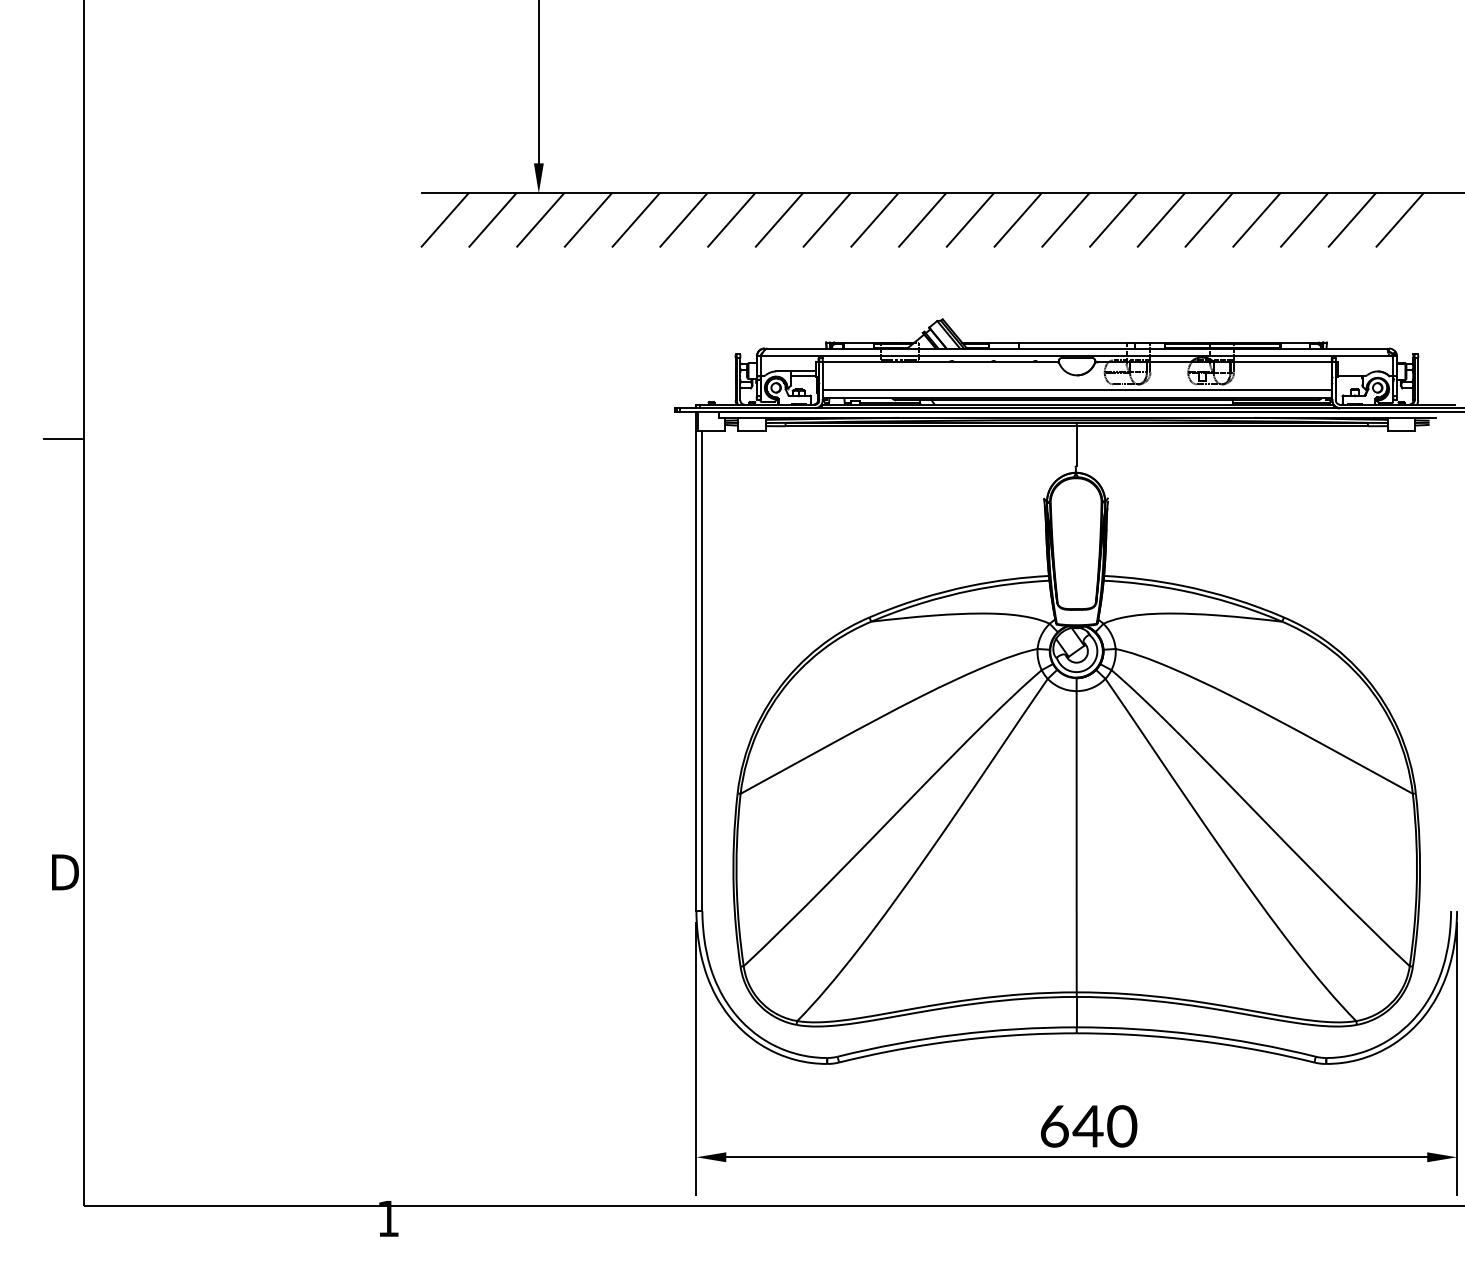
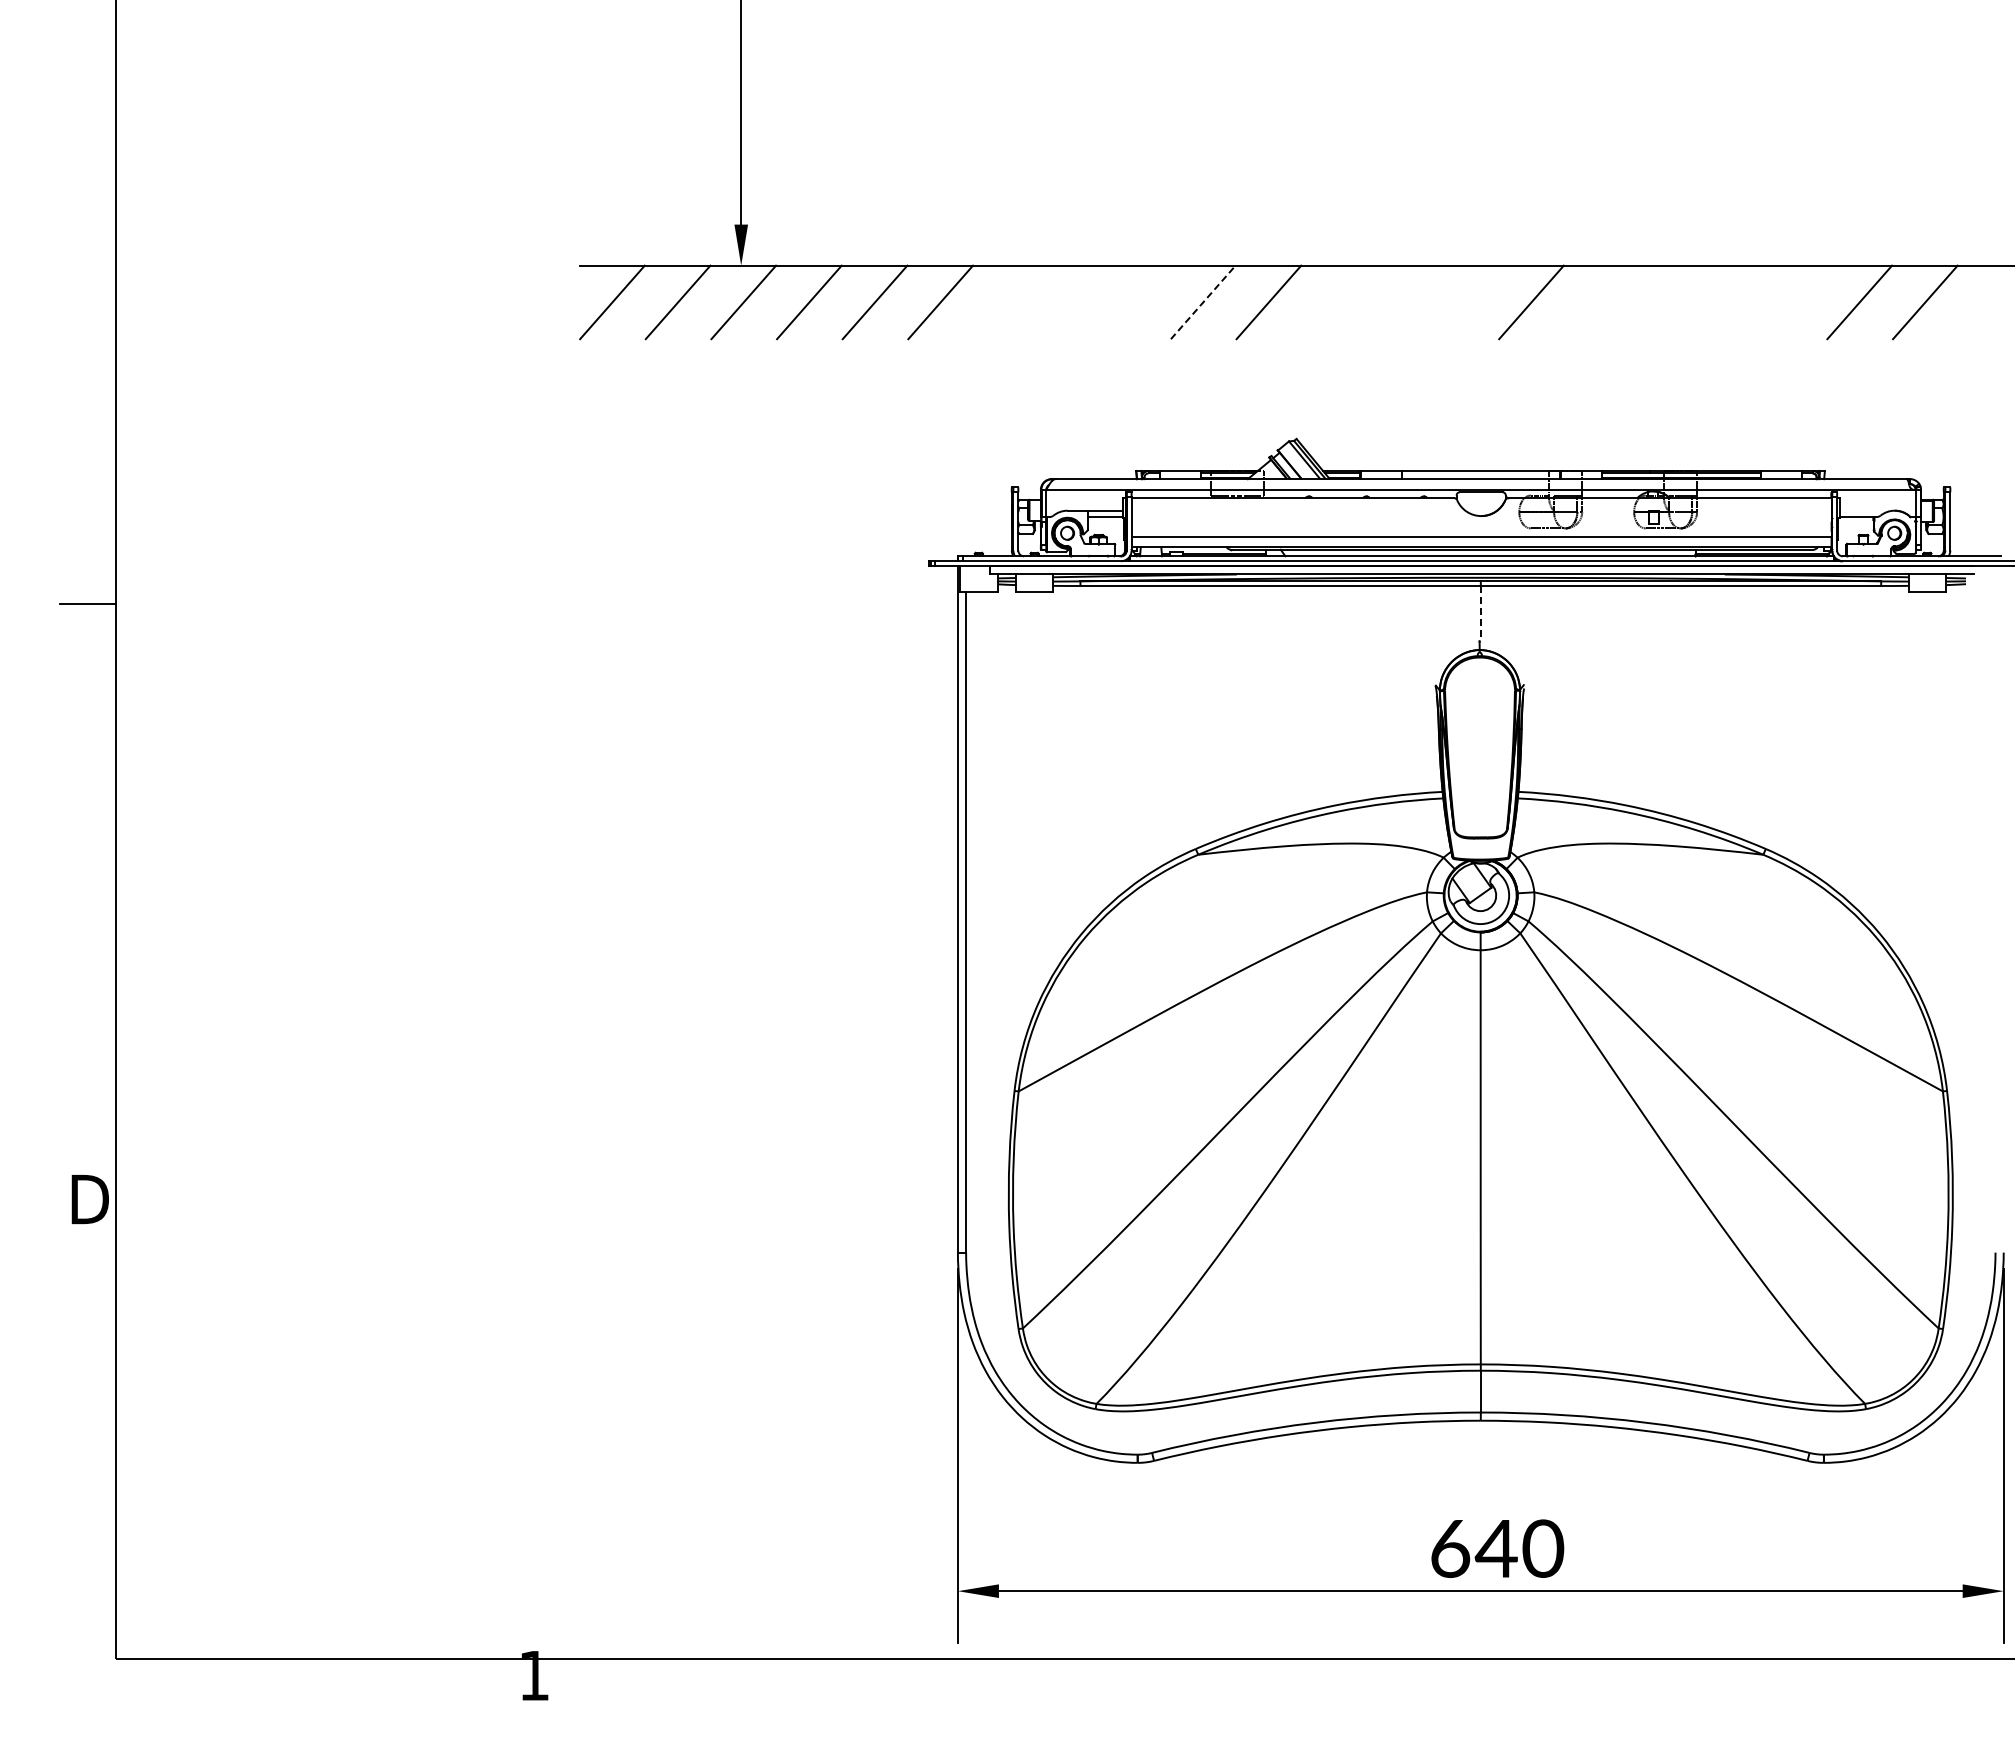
line: (731, 220) -> (1005, 302), removed
line: (779, 220) -> (1071, 302), removed
line: (827, 220) -> (1137, 302), removed
line: (875, 220) -> (1203, 302), solid -> dashed
line: (970, 220) -> (1334, 302), removed
line: (1017, 220) -> (1399, 302), removed
line: (1065, 220) -> (1465, 302), removed
line: (1160, 220) -> (1596, 302), removed
line: (1208, 220) -> (1662, 302), removed
line: (1256, 220) -> (1728, 302), removed
line: (1304, 220) -> (1793, 302), removed
line: (1076, 446) -> (1480, 613), solid -> dashed

